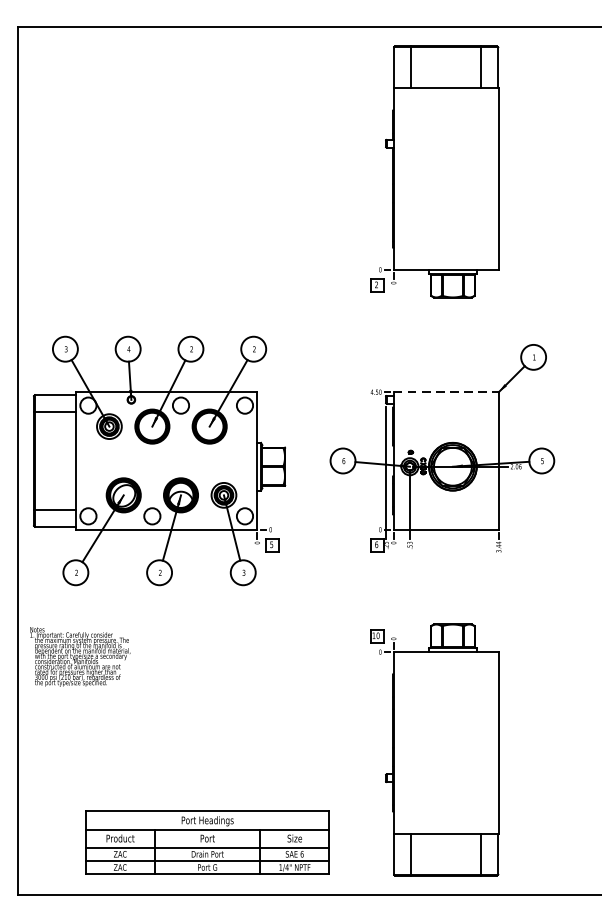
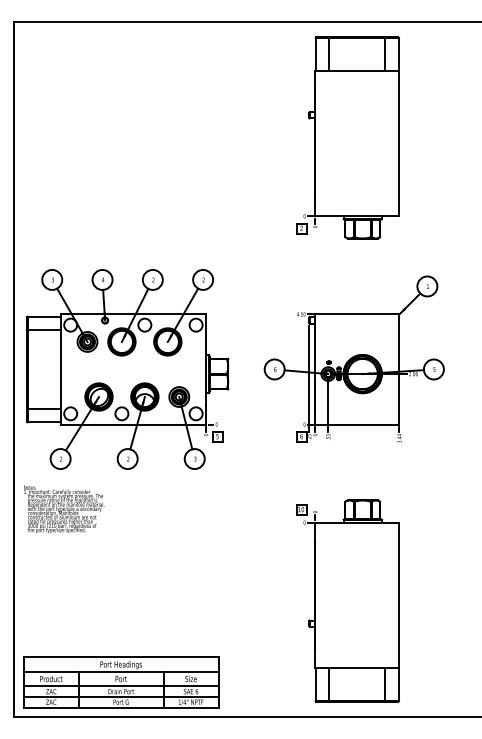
line: (446, 392) -> (357, 314), dashed -> solid
text: (80, 656) -> (64, 509), moved
part: (208, 842) -> (121, 682), moved

